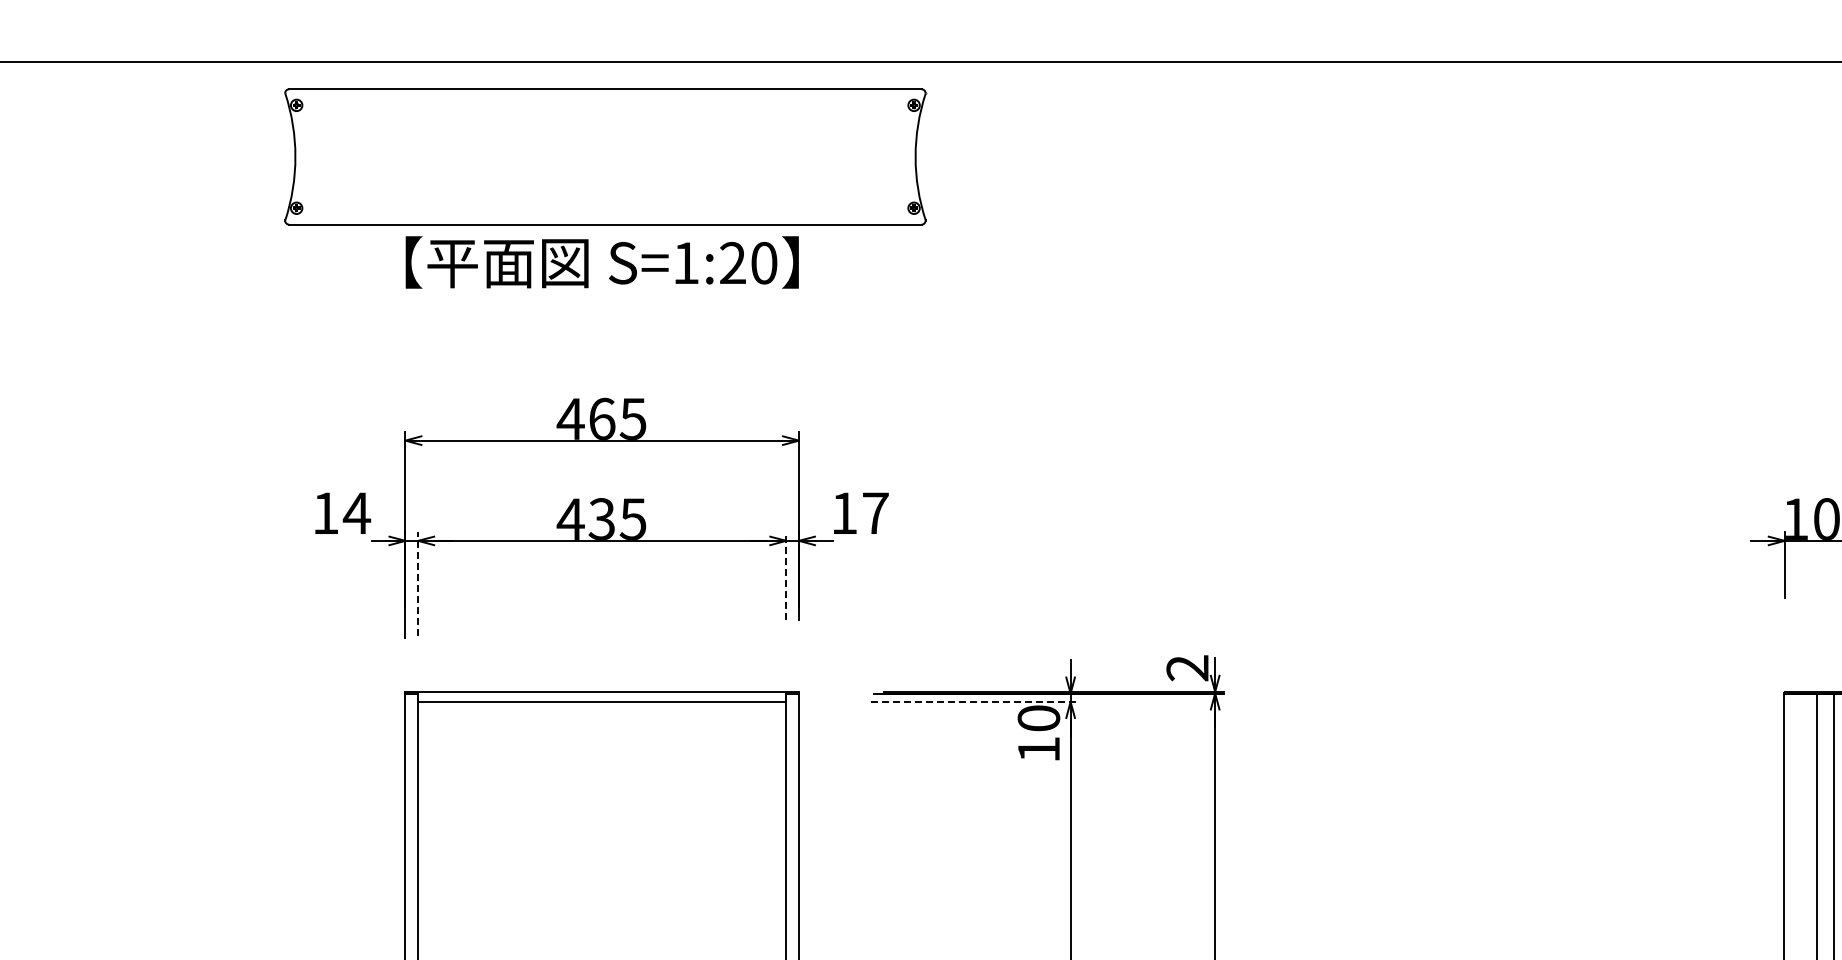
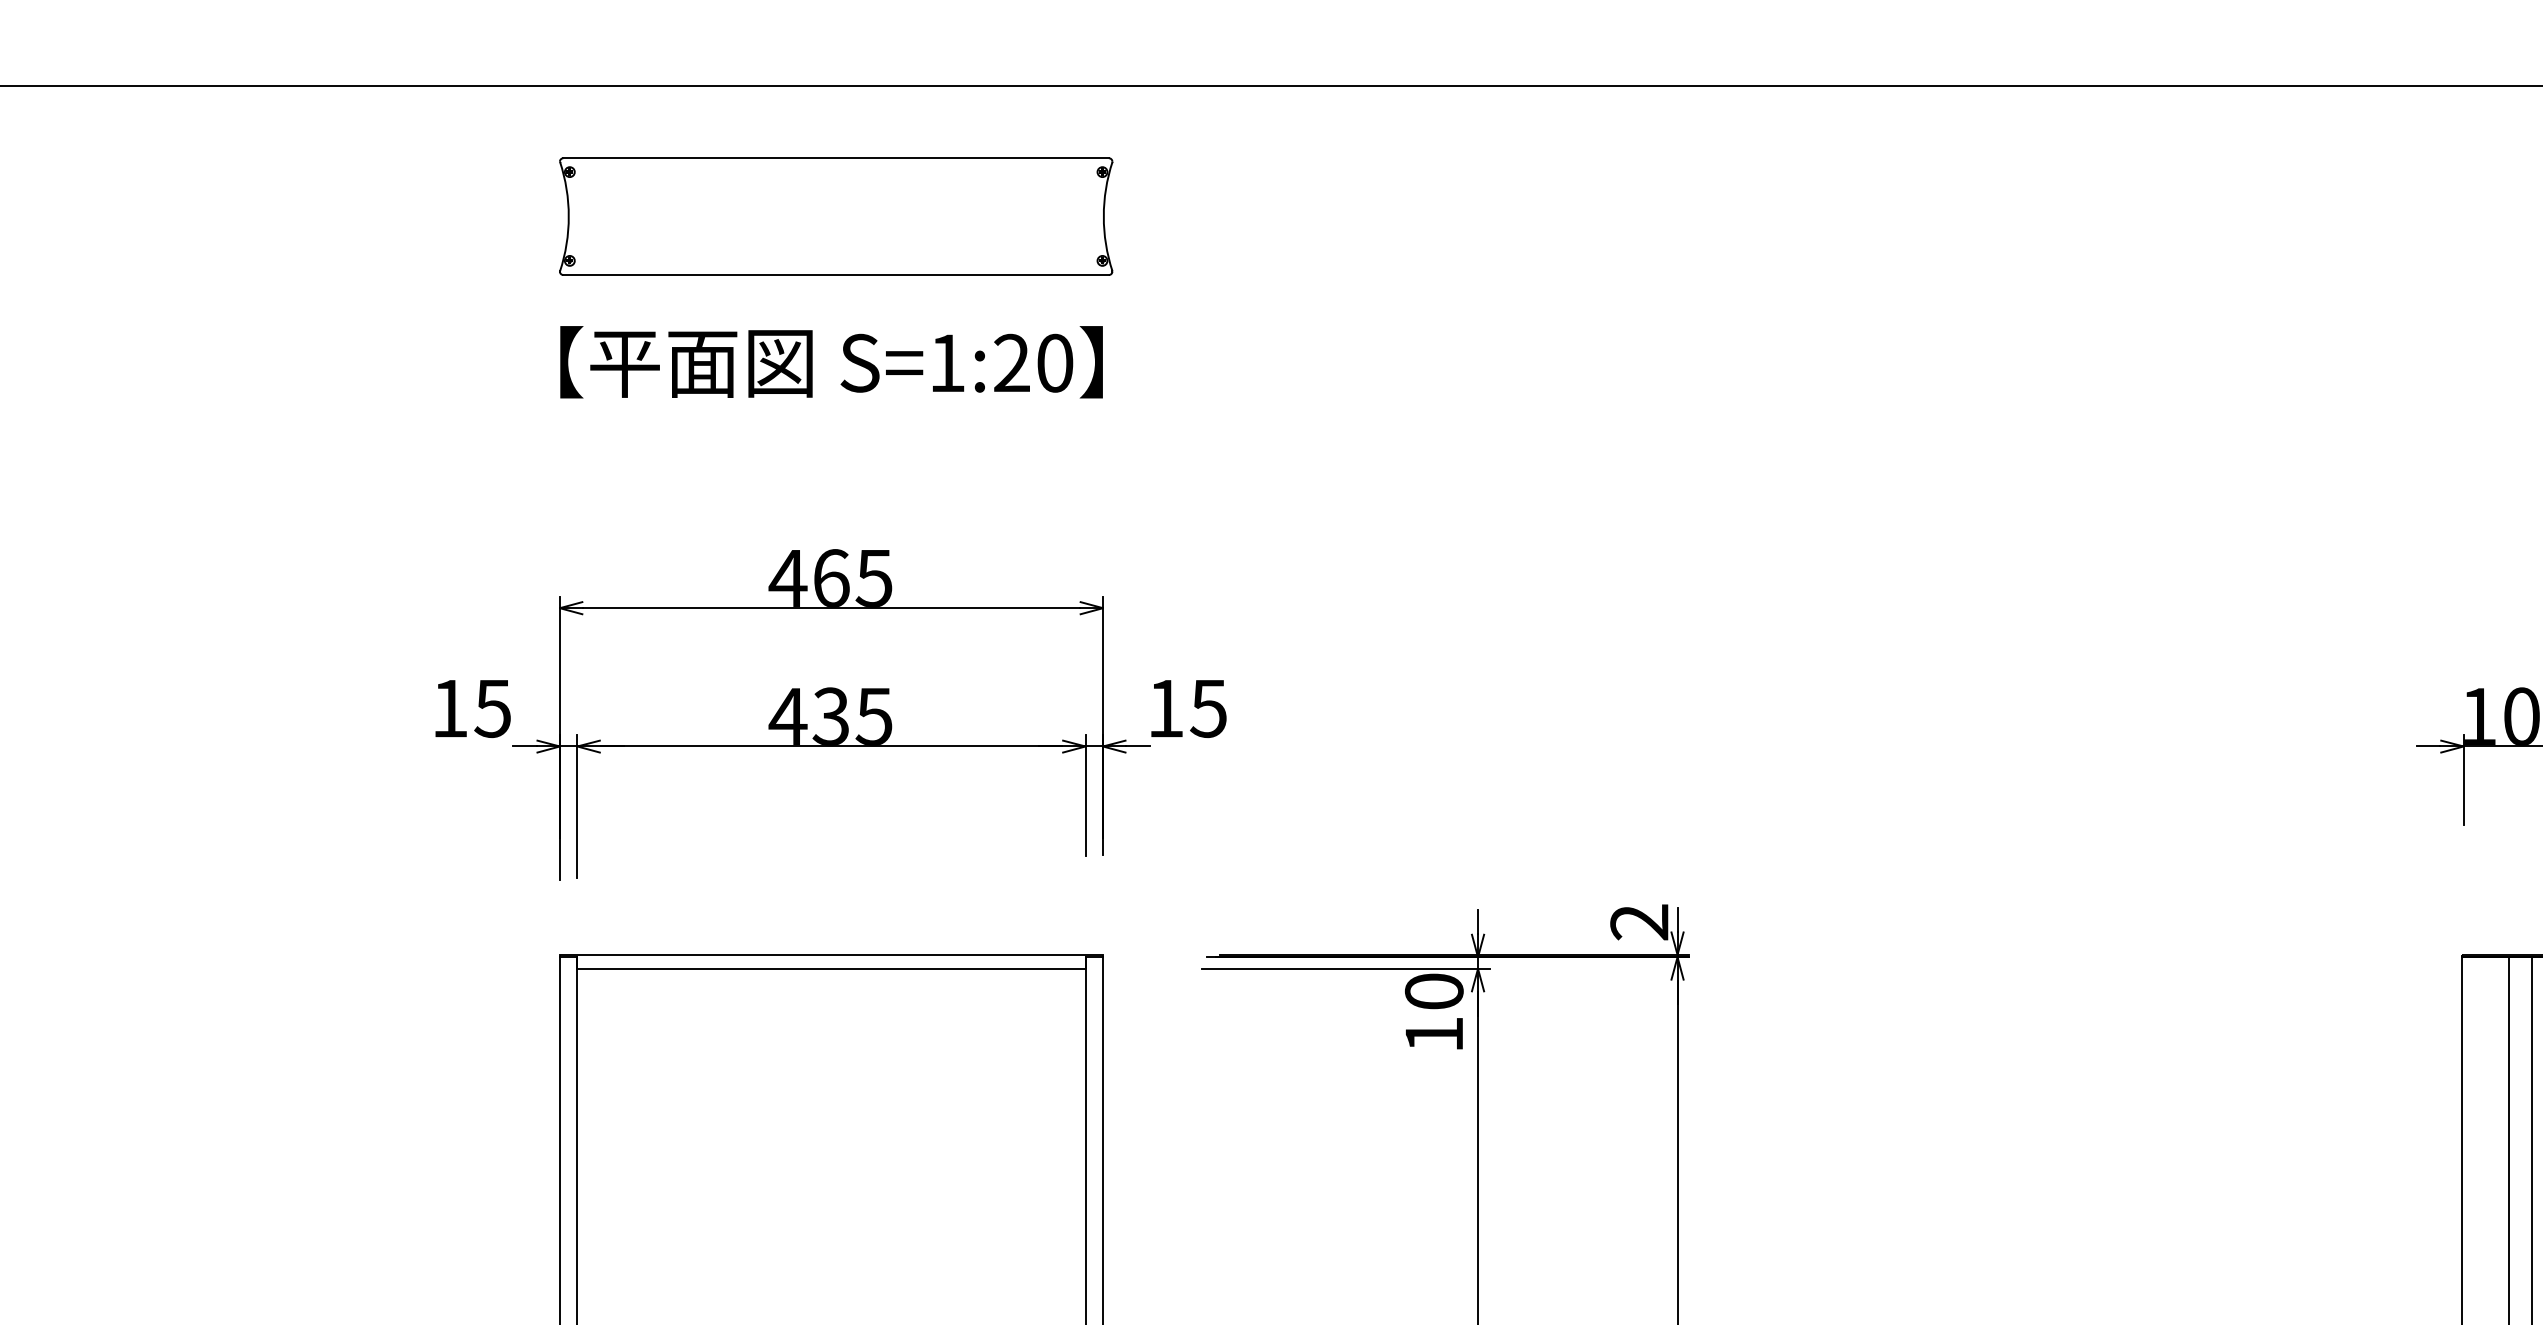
part: (605, 156) -> (836, 215), size x0.62
text: (356, 513) -> (492, 708), 14 -> 15
text: (875, 513) -> (1208, 708), 17 -> 15
line: (786, 576) -> (1085, 795), dashed -> solid
line: (418, 584) -> (577, 806), dashed -> solid
line: (975, 701) -> (1346, 968), dashed -> solid

